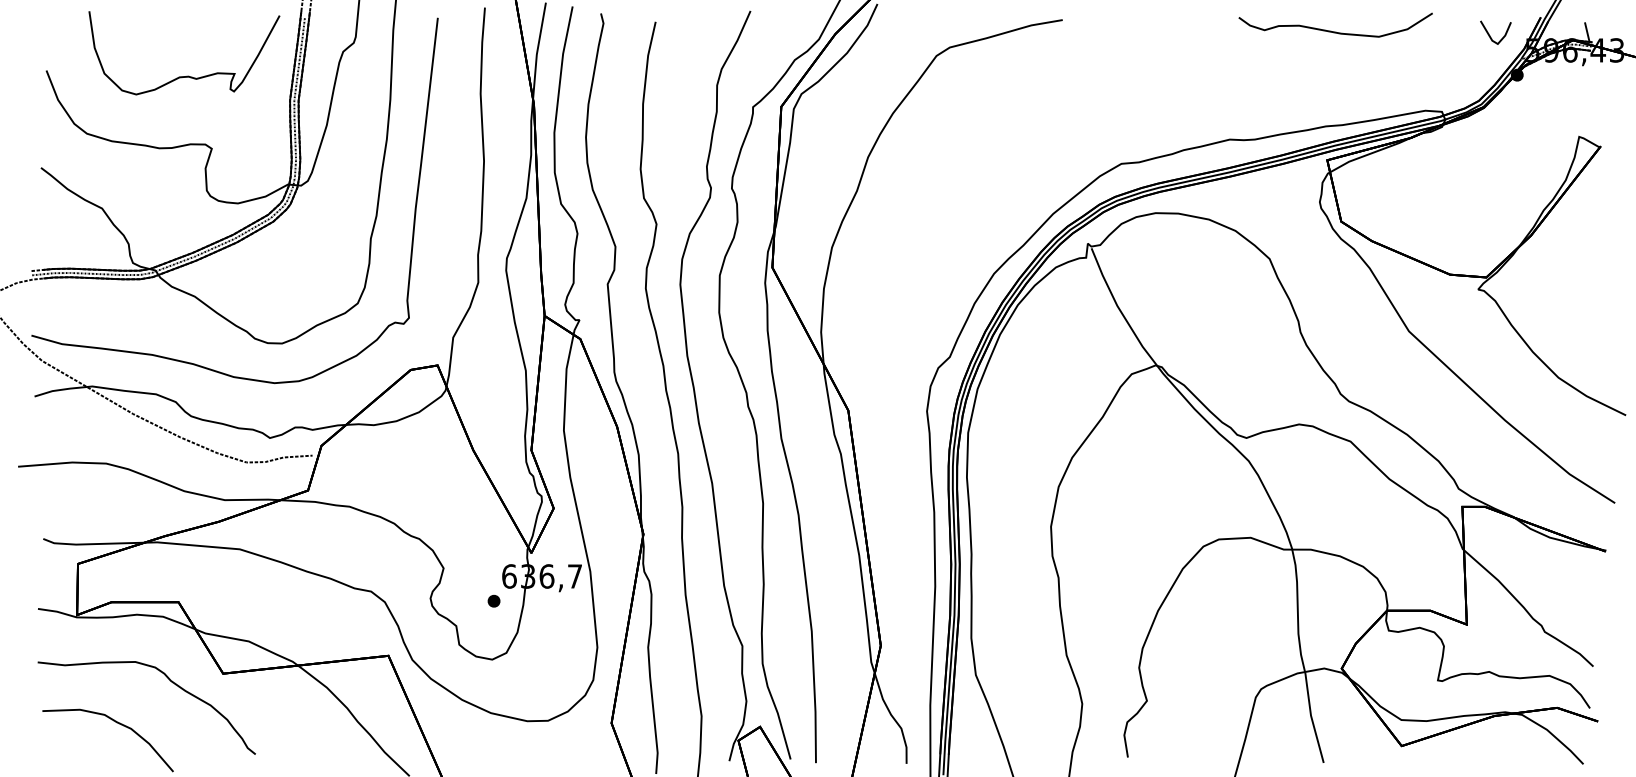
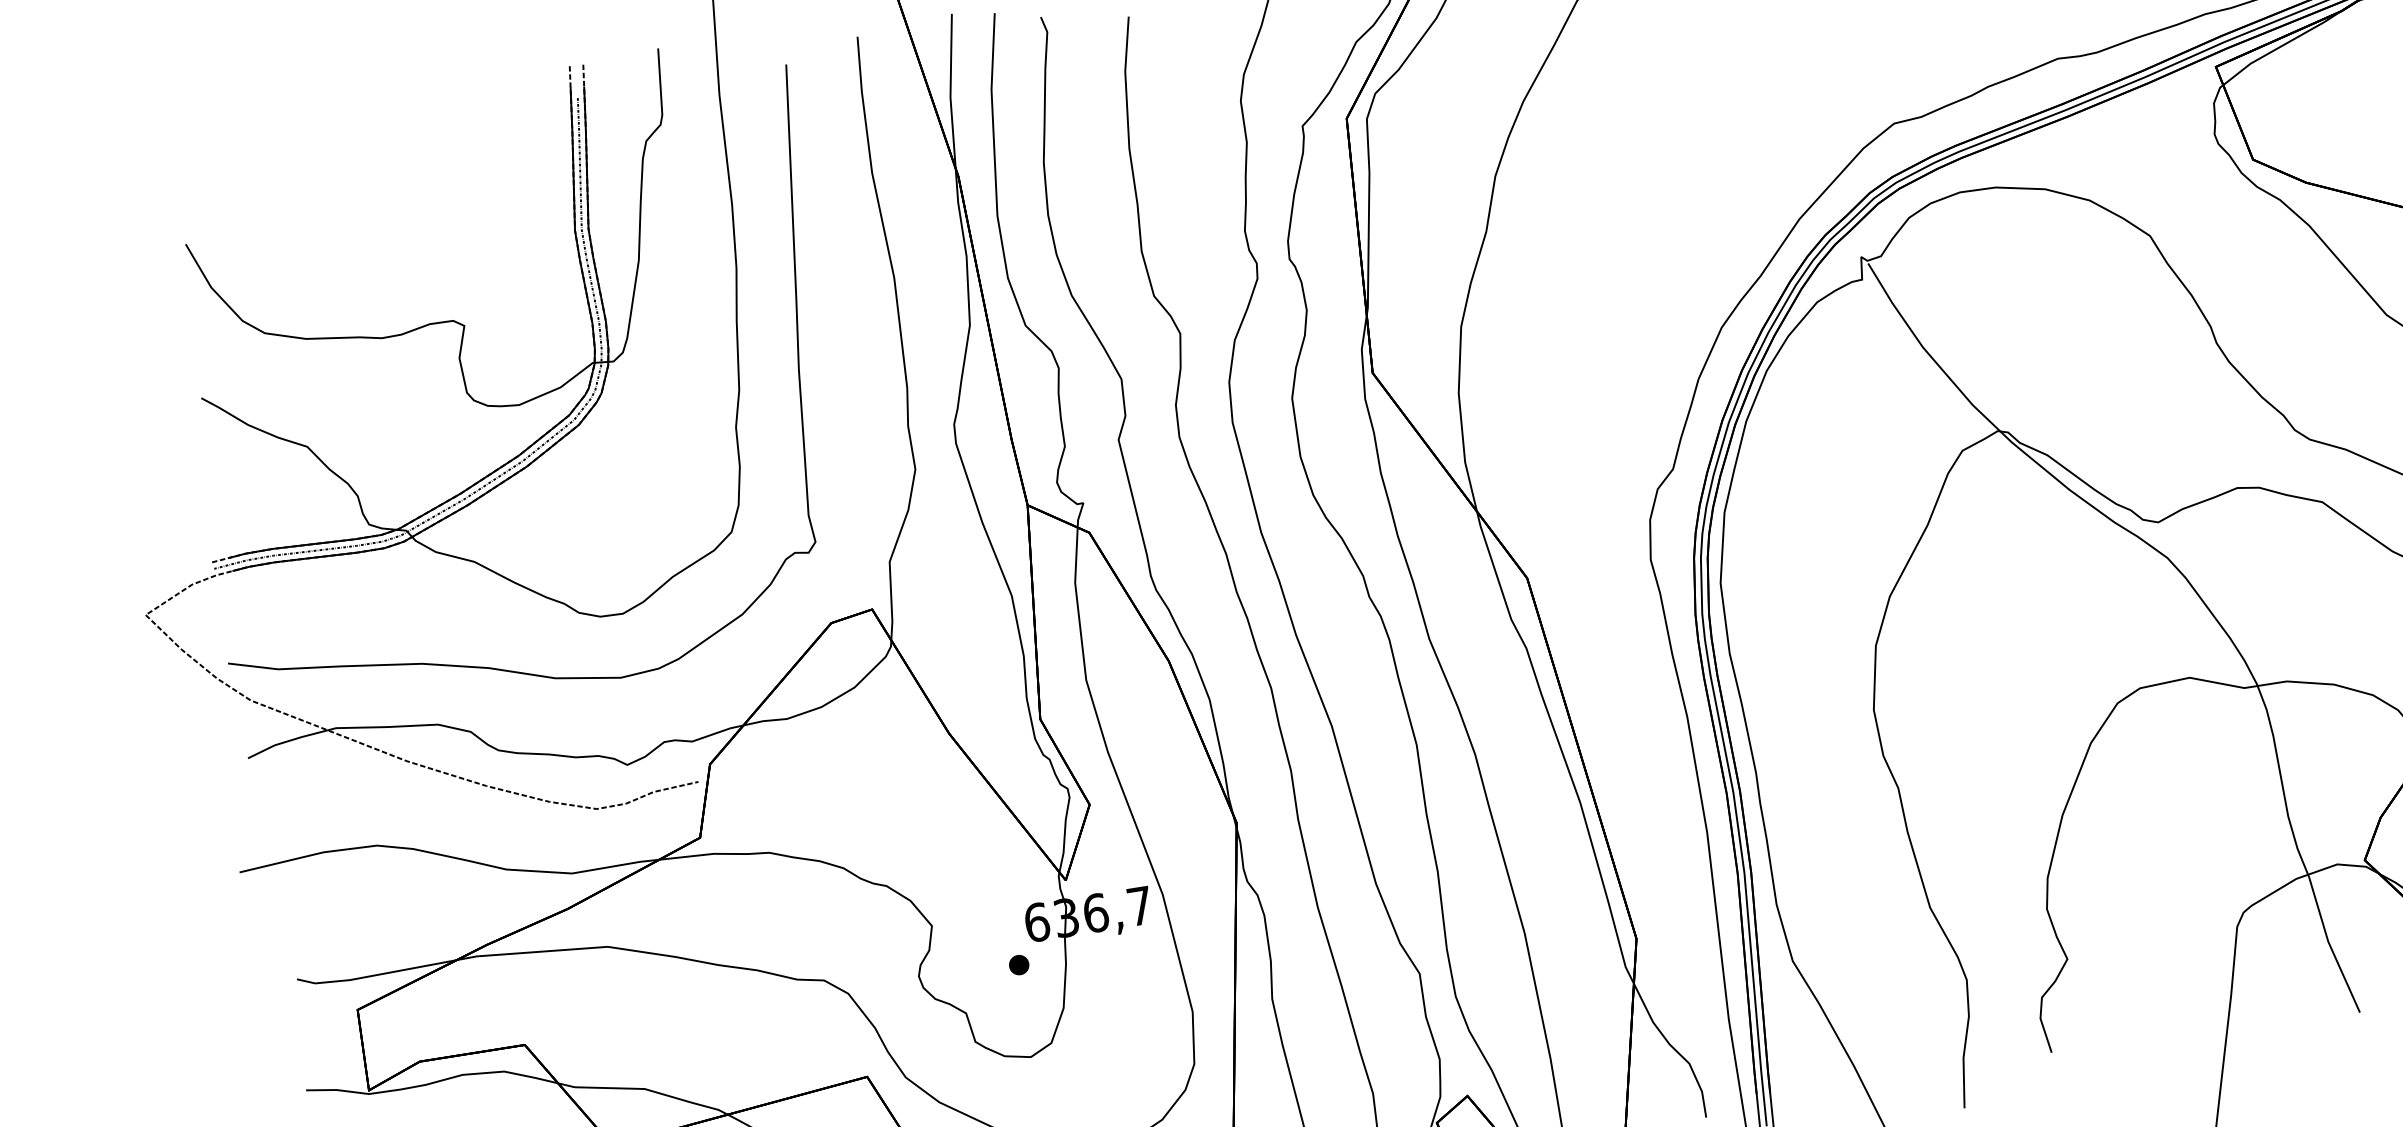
part: (186, 75) -> (406, 217), removed

